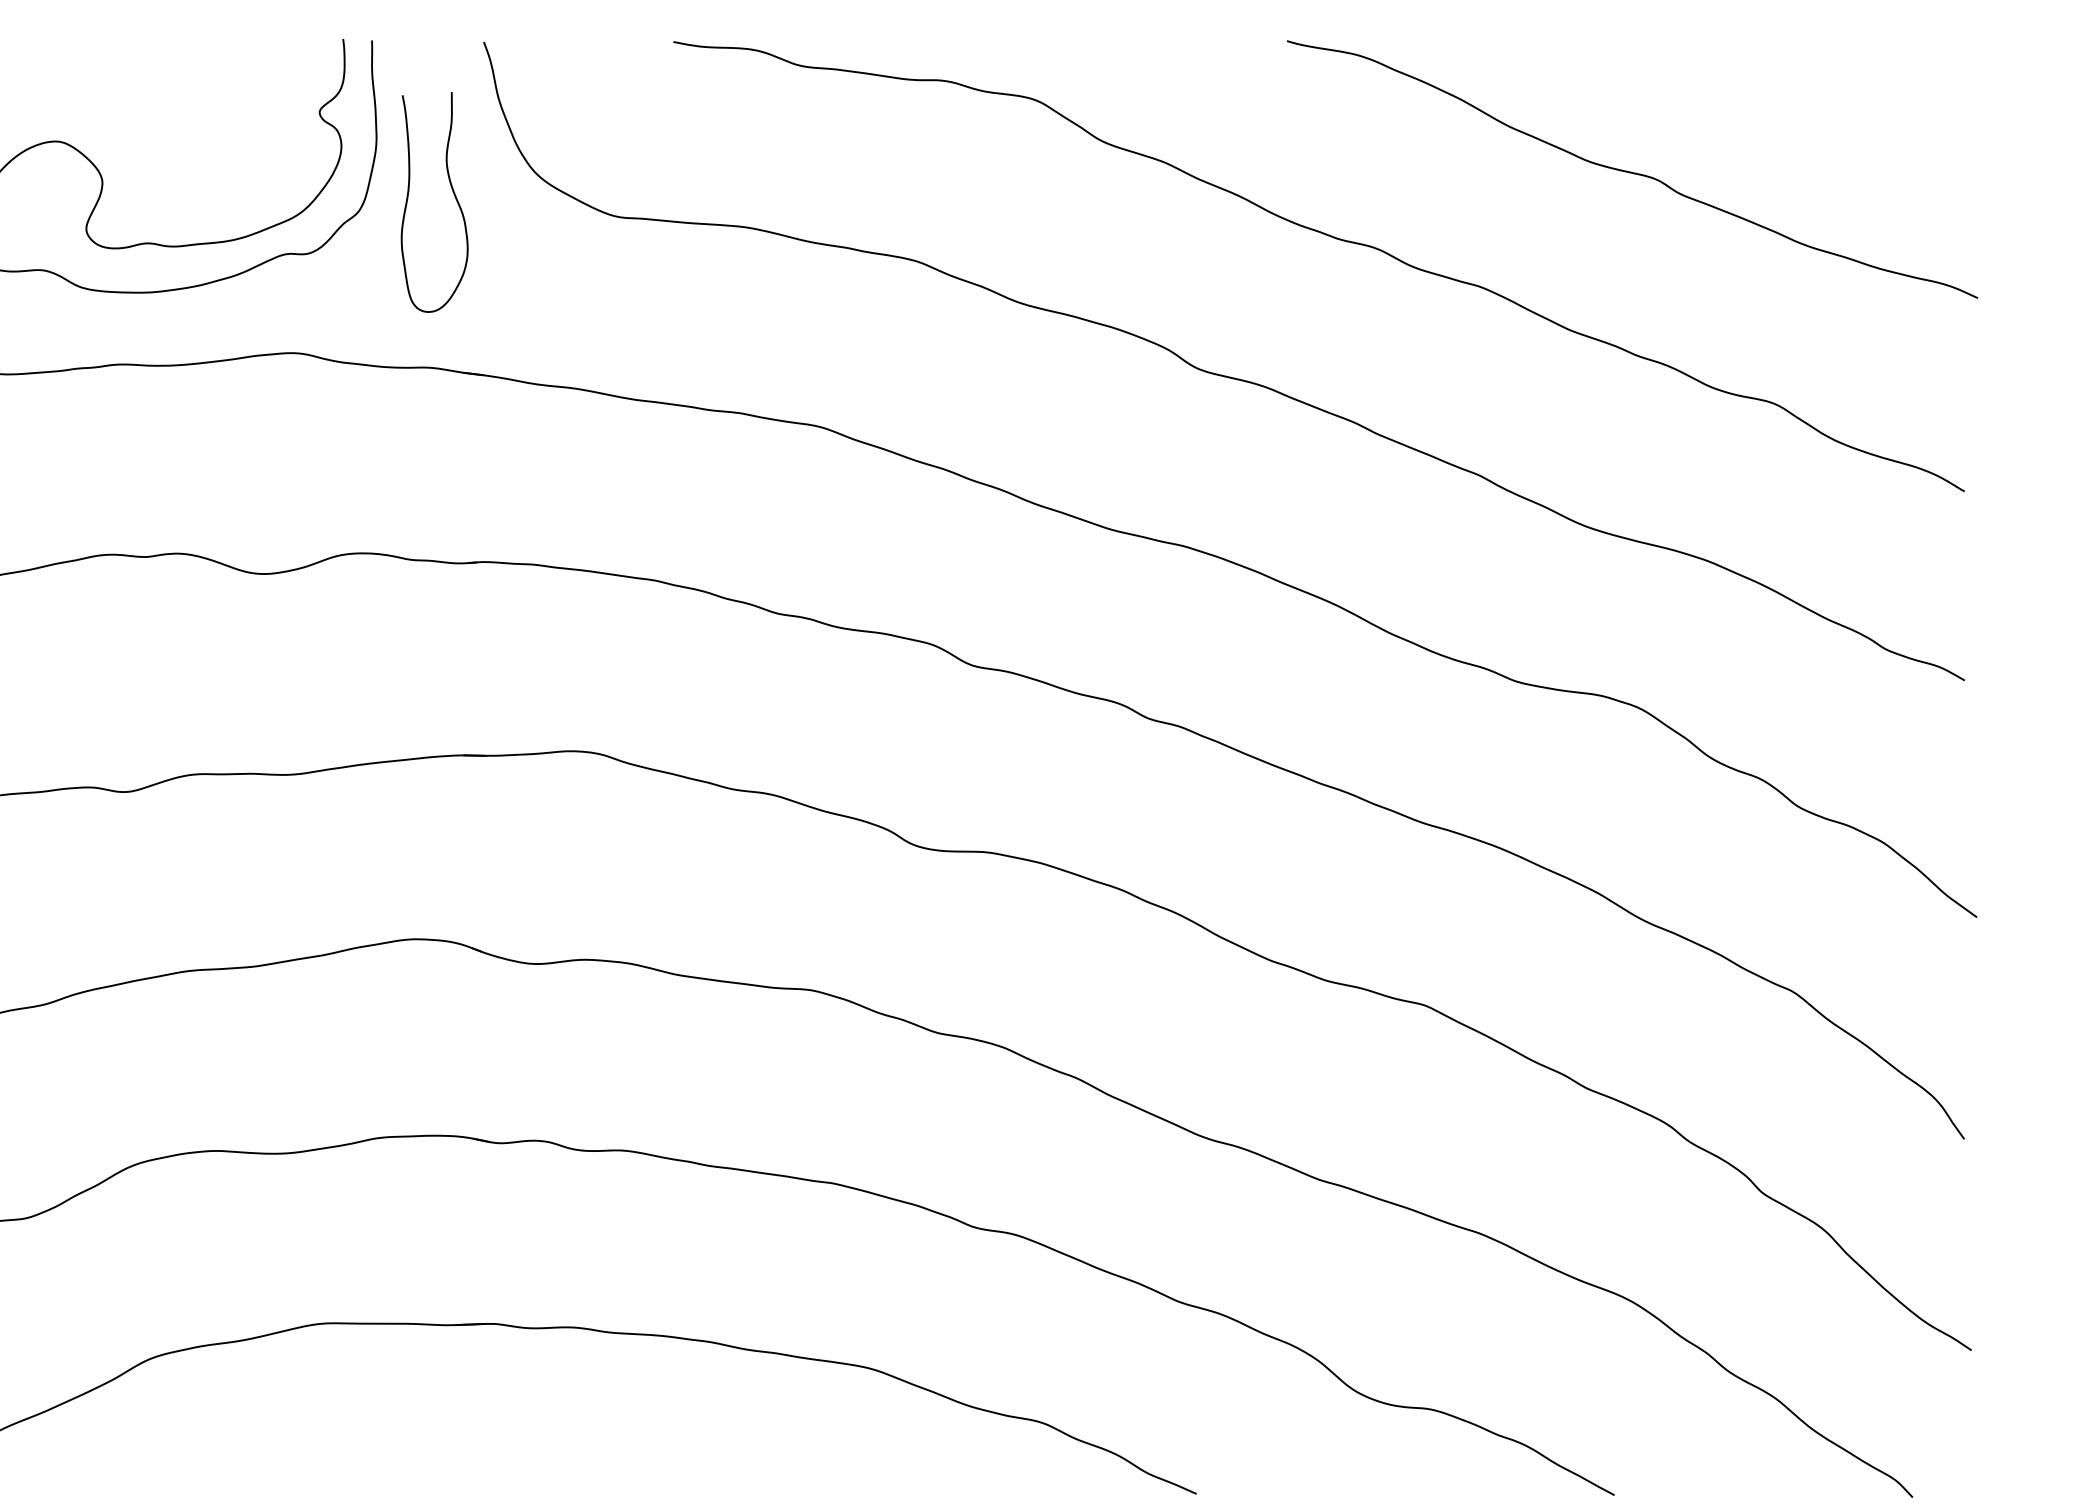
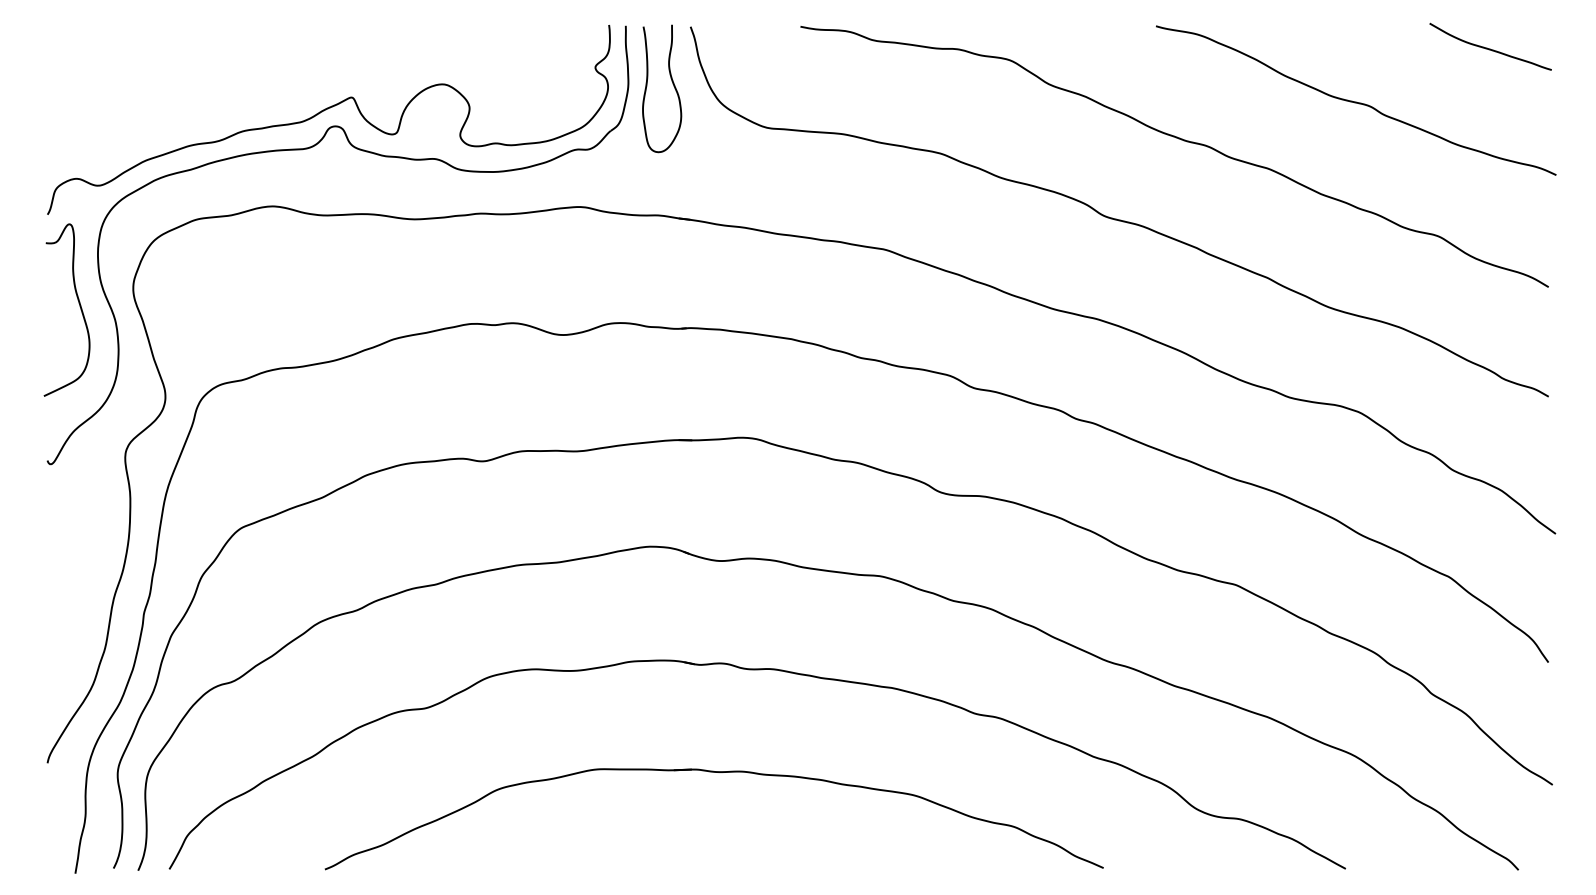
curve: (1864, 79) -> (1490, 48), added
curve: (452, 195) -> (672, 84), moved

